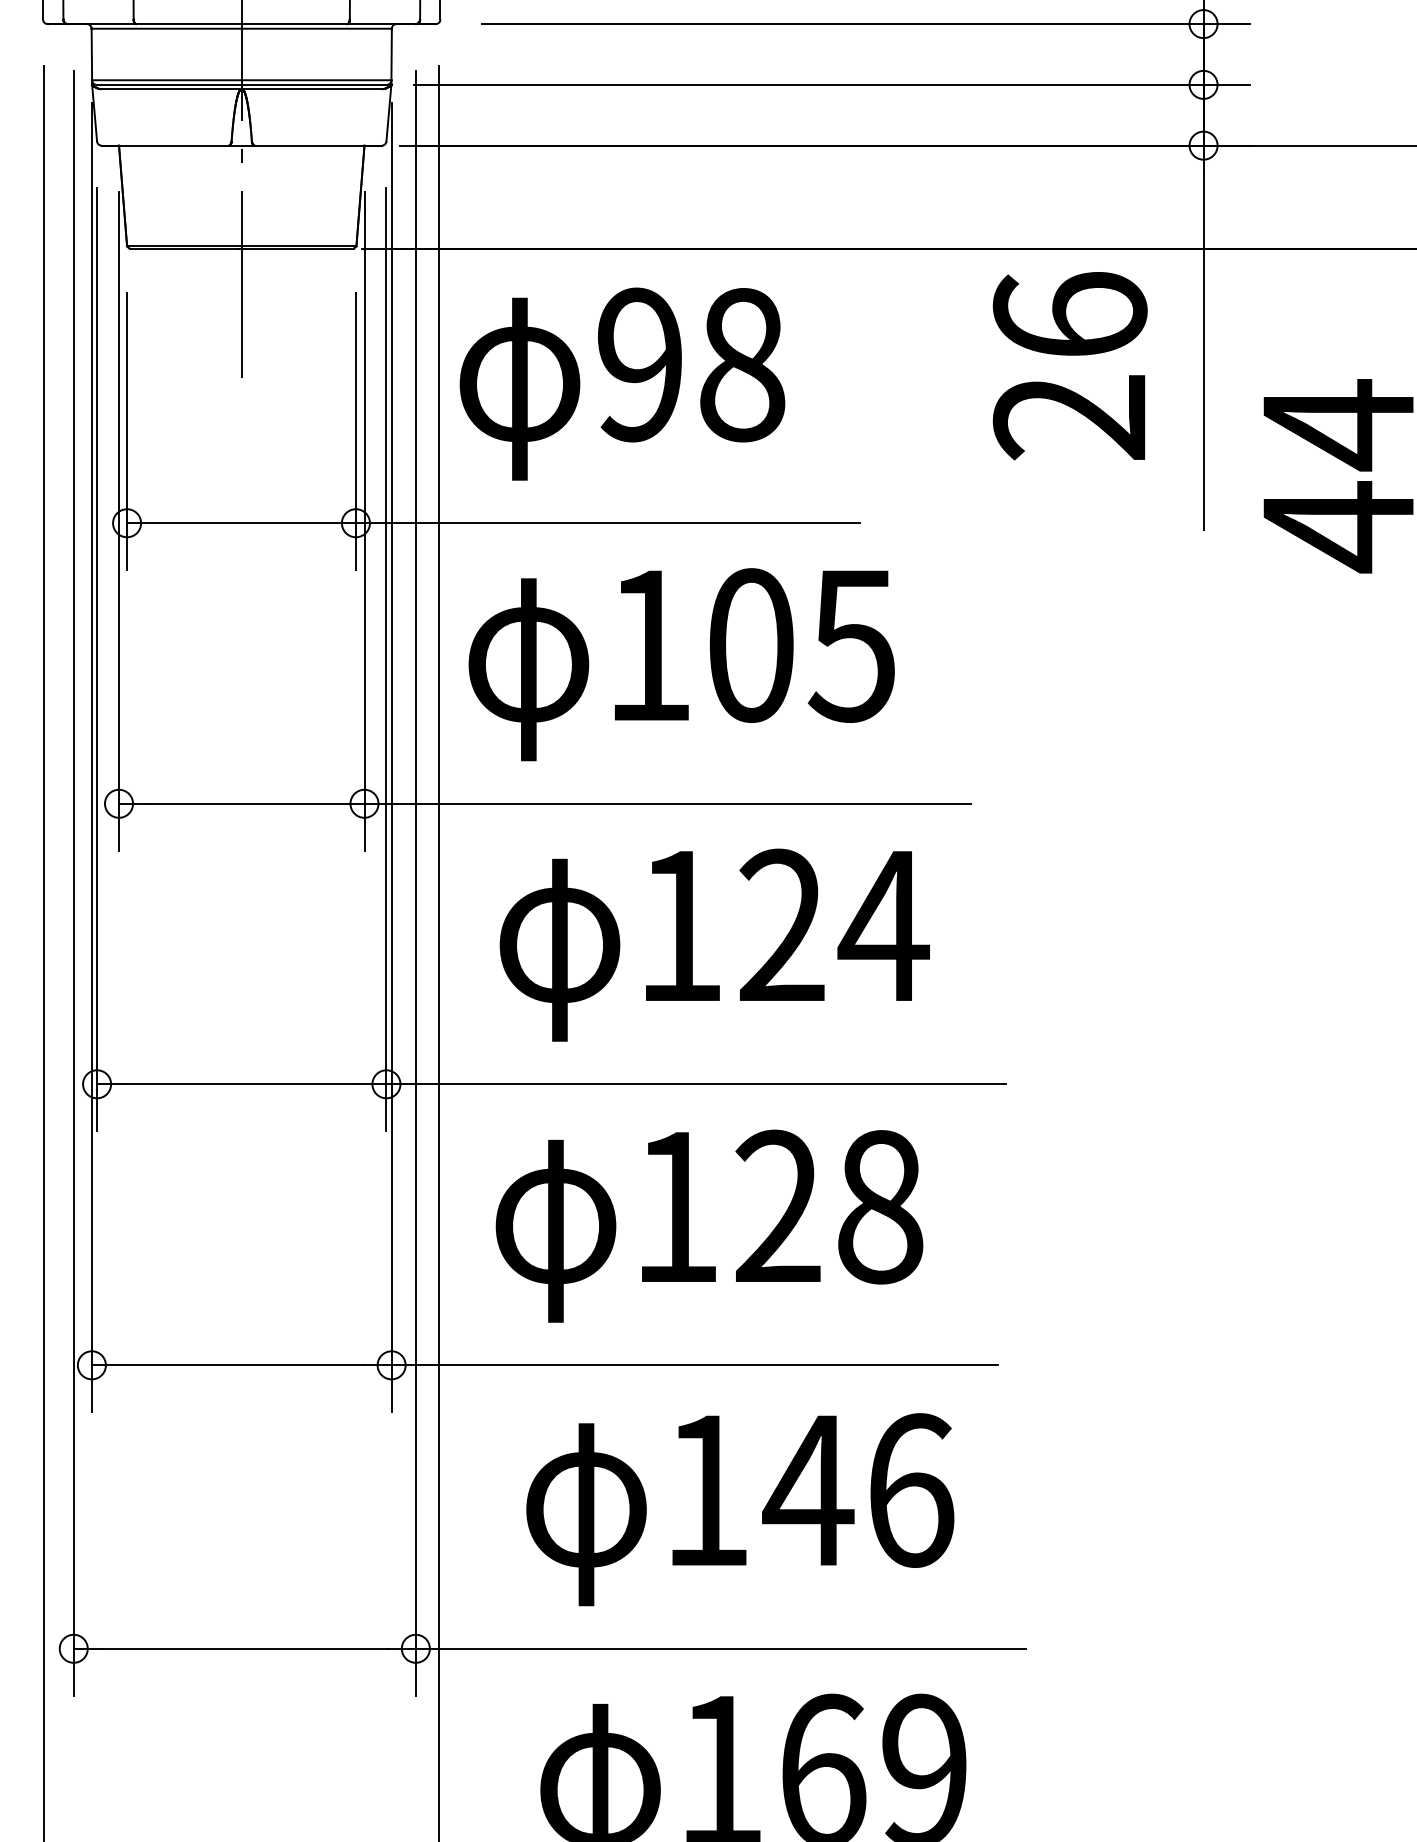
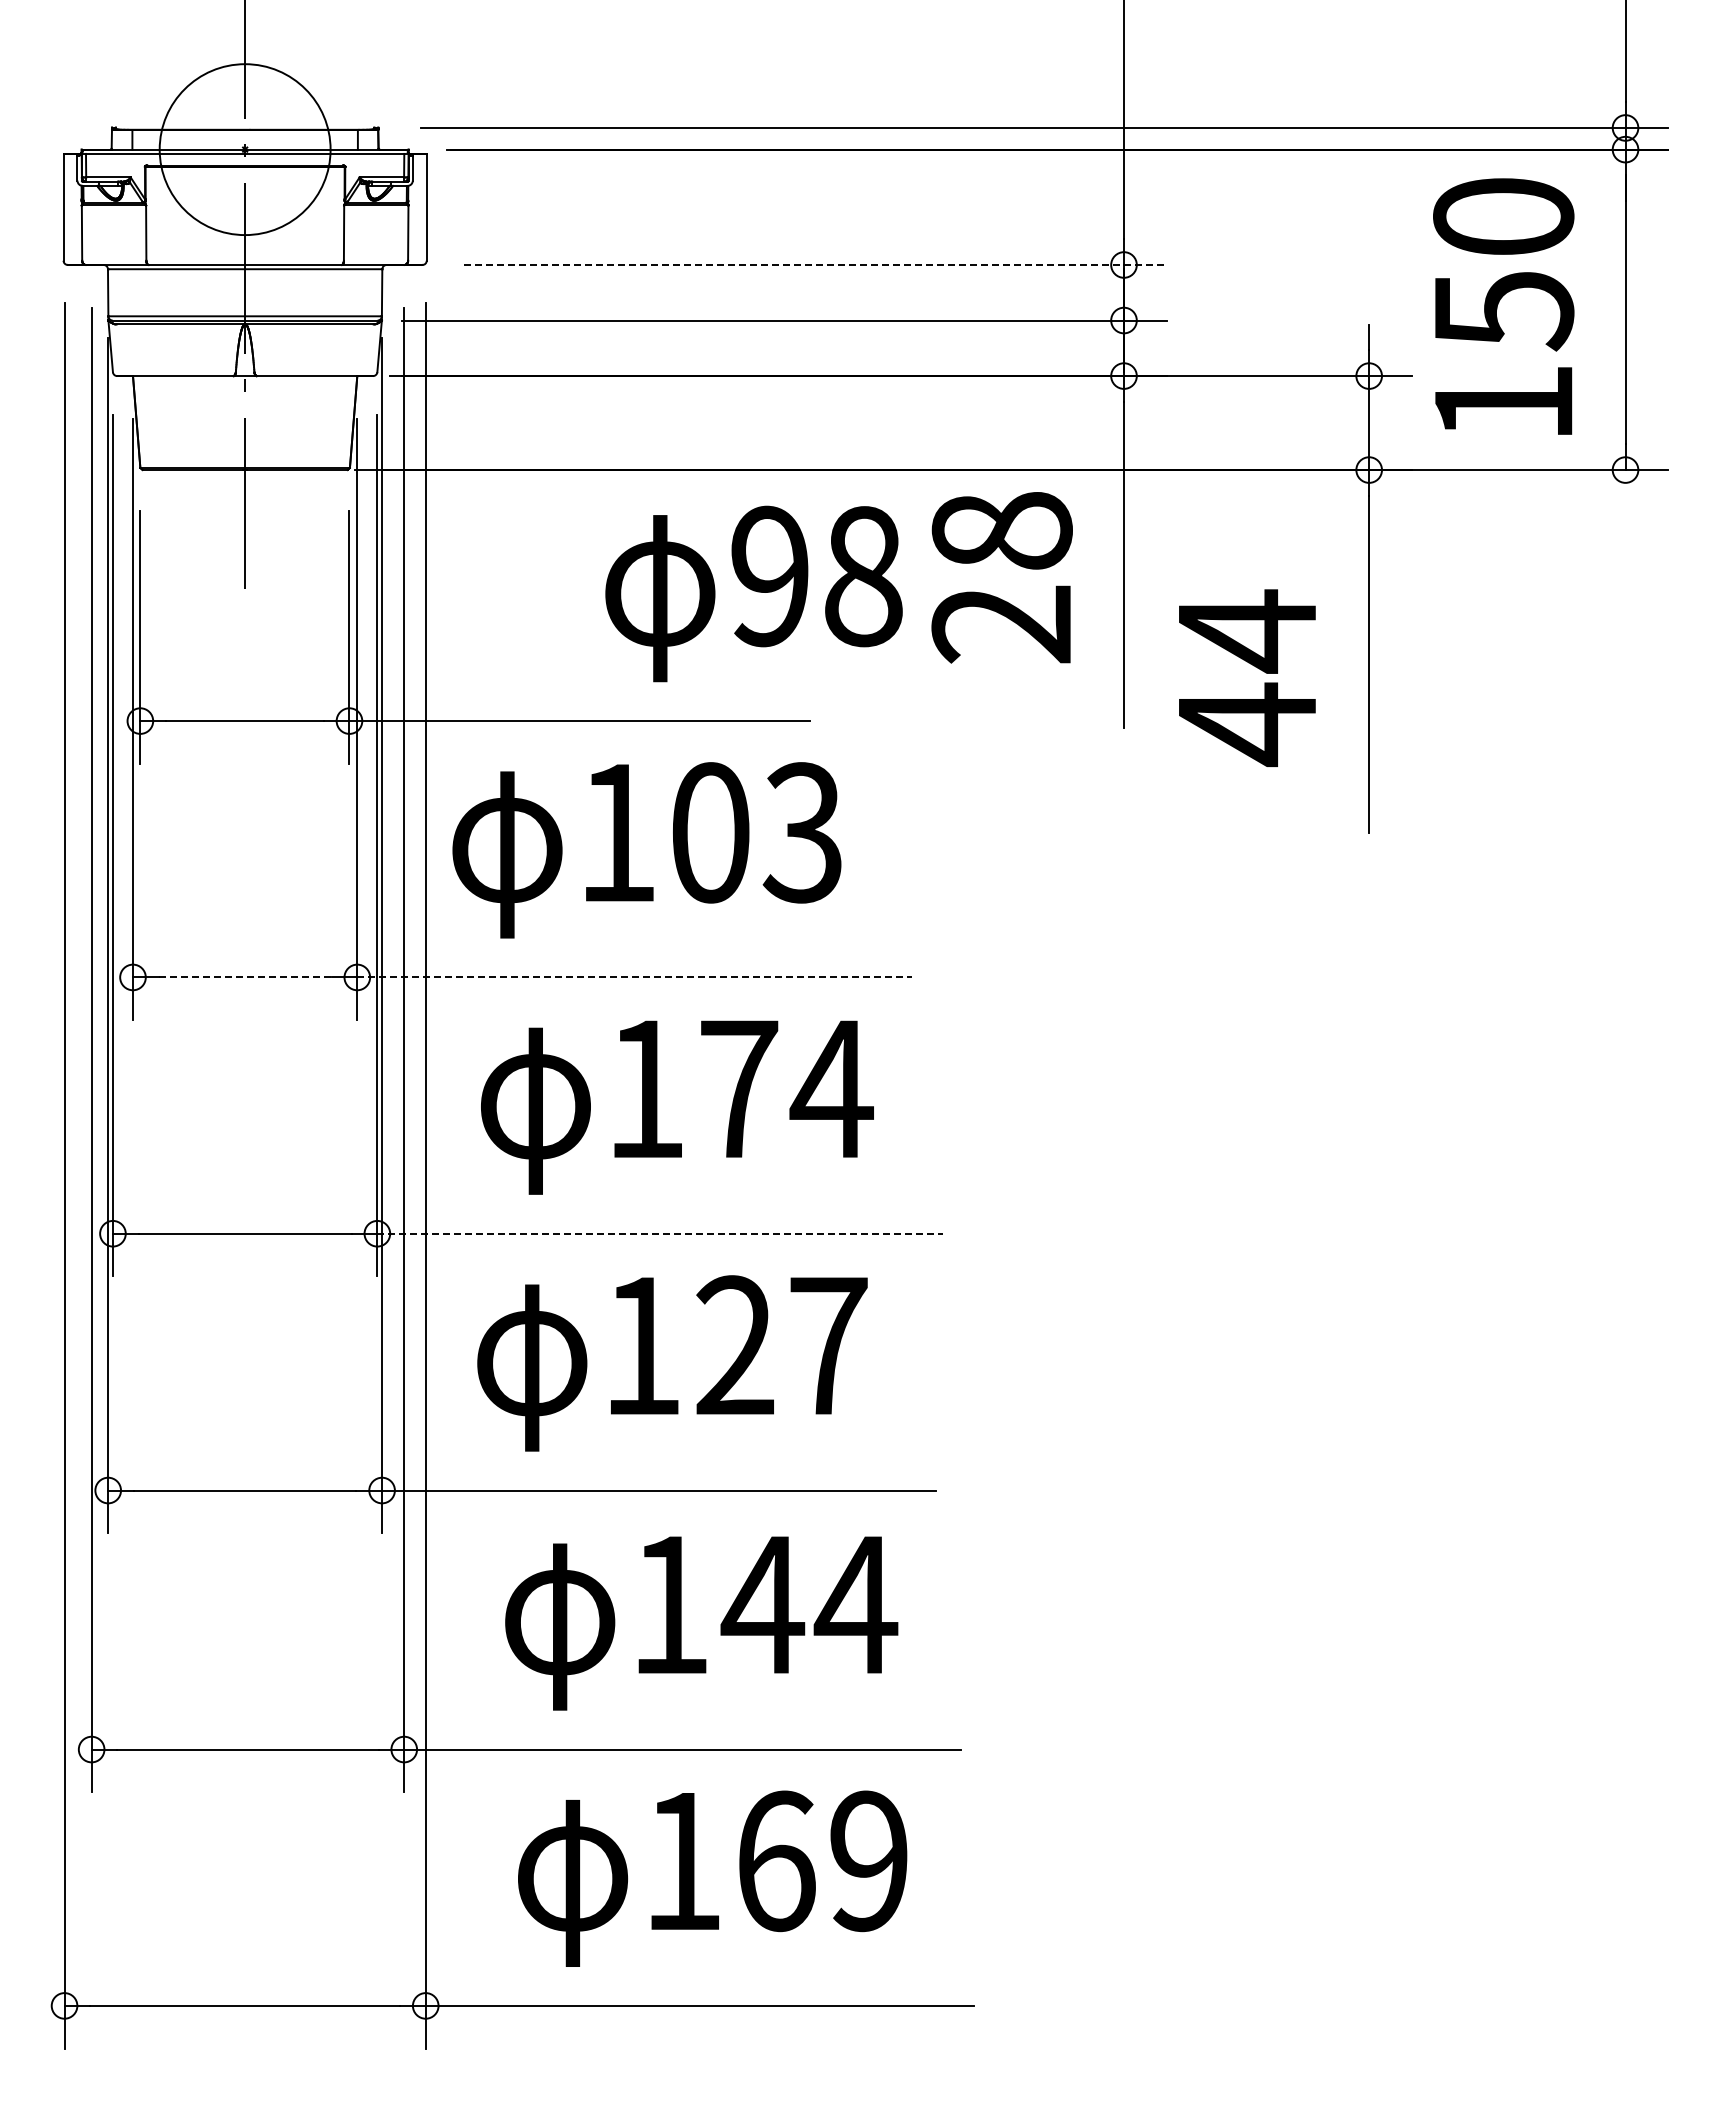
line: (865, 24) -> (815, 265), solid -> dashed
text: (1069, 314) -> (1001, 530), 26 -> 28
text: (621, 383) -> (753, 593), moved
text: (850, 645) -> (801, 832), 105 -> 103
line: (242, 803) -> (245, 977), solid -> dashed
line: (667, 803) -> (634, 977), solid -> dashed
text: (781, 924) -> (738, 1087), 124 -> 174
line: (696, 1084) -> (660, 1233), solid -> dashed
text: (880, 1206) -> (828, 1345), 128 -> 127
text: (909, 1490) -> (855, 1604), 146 -> 144

